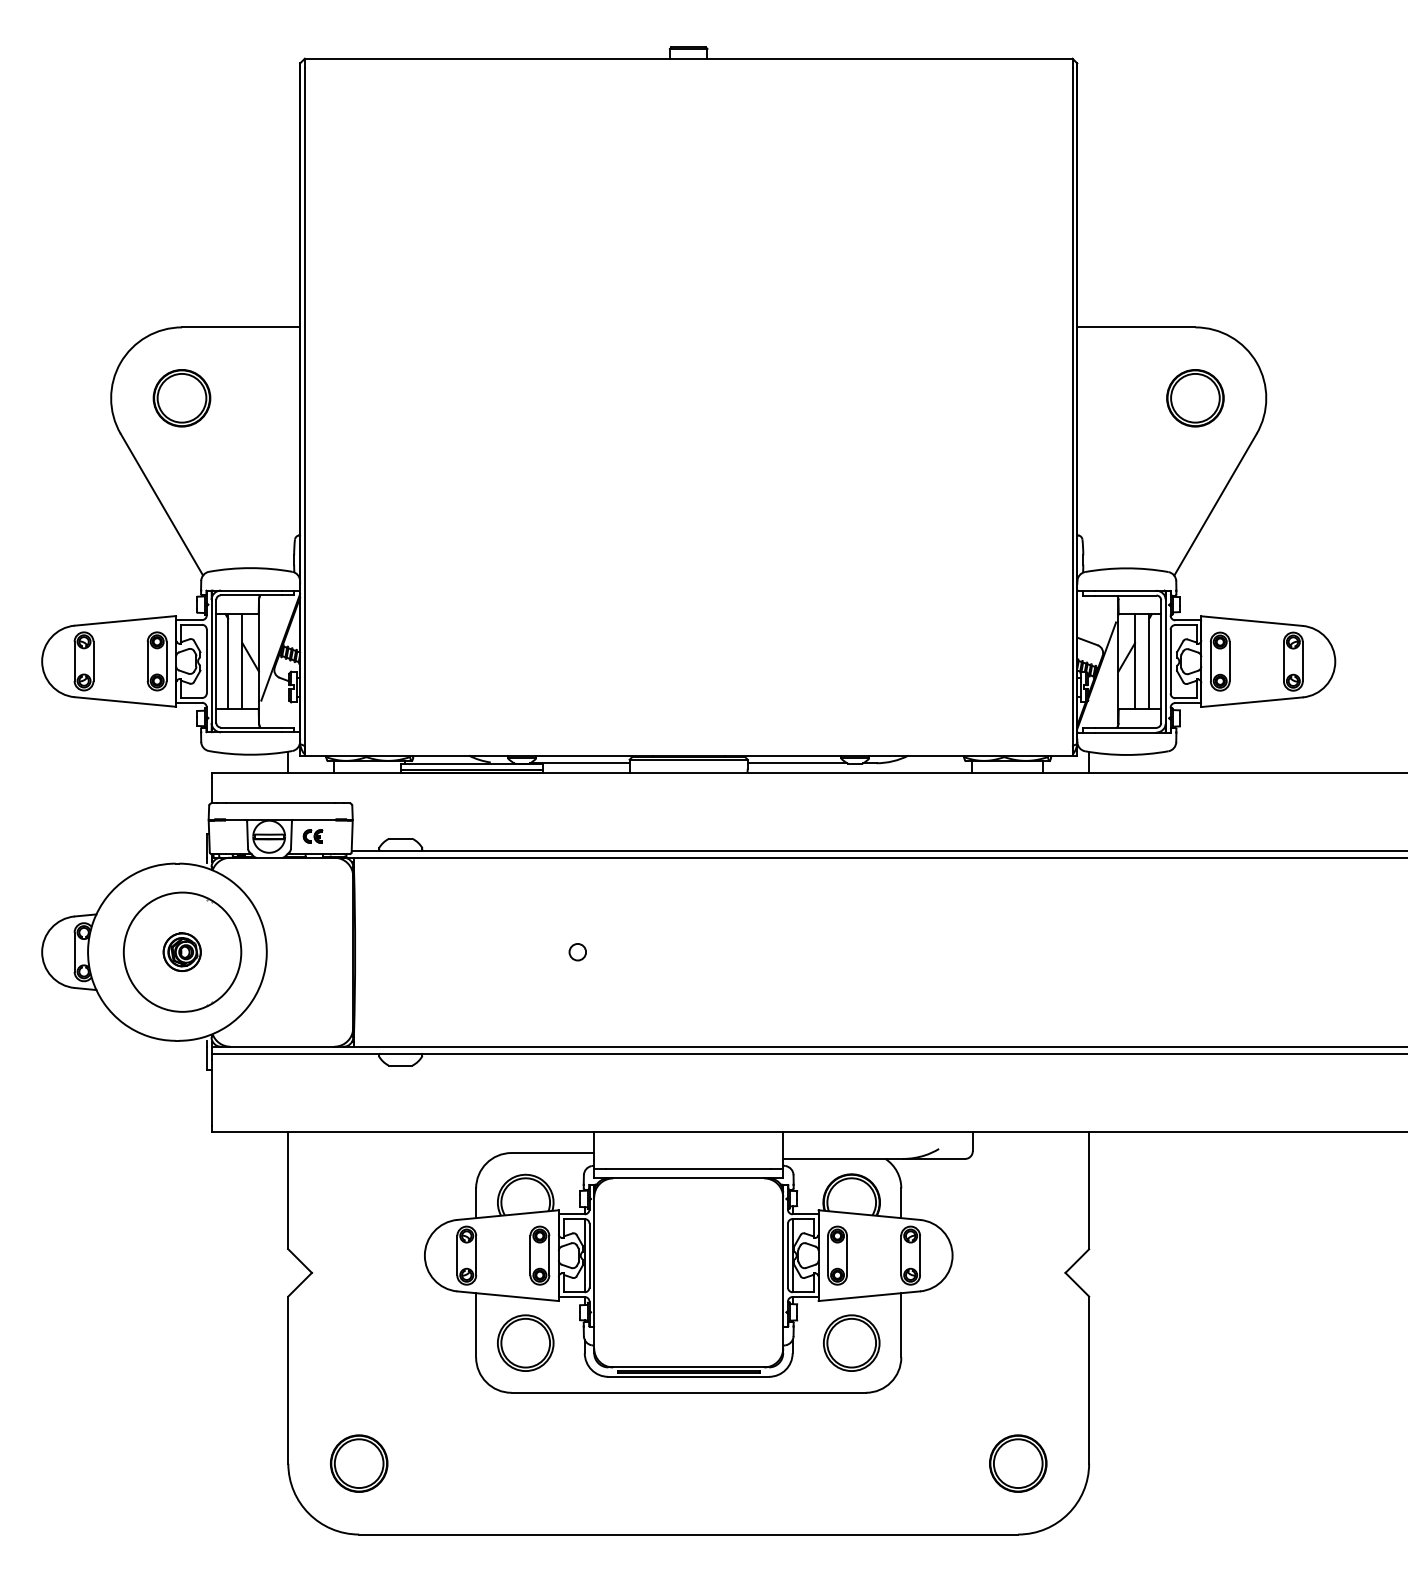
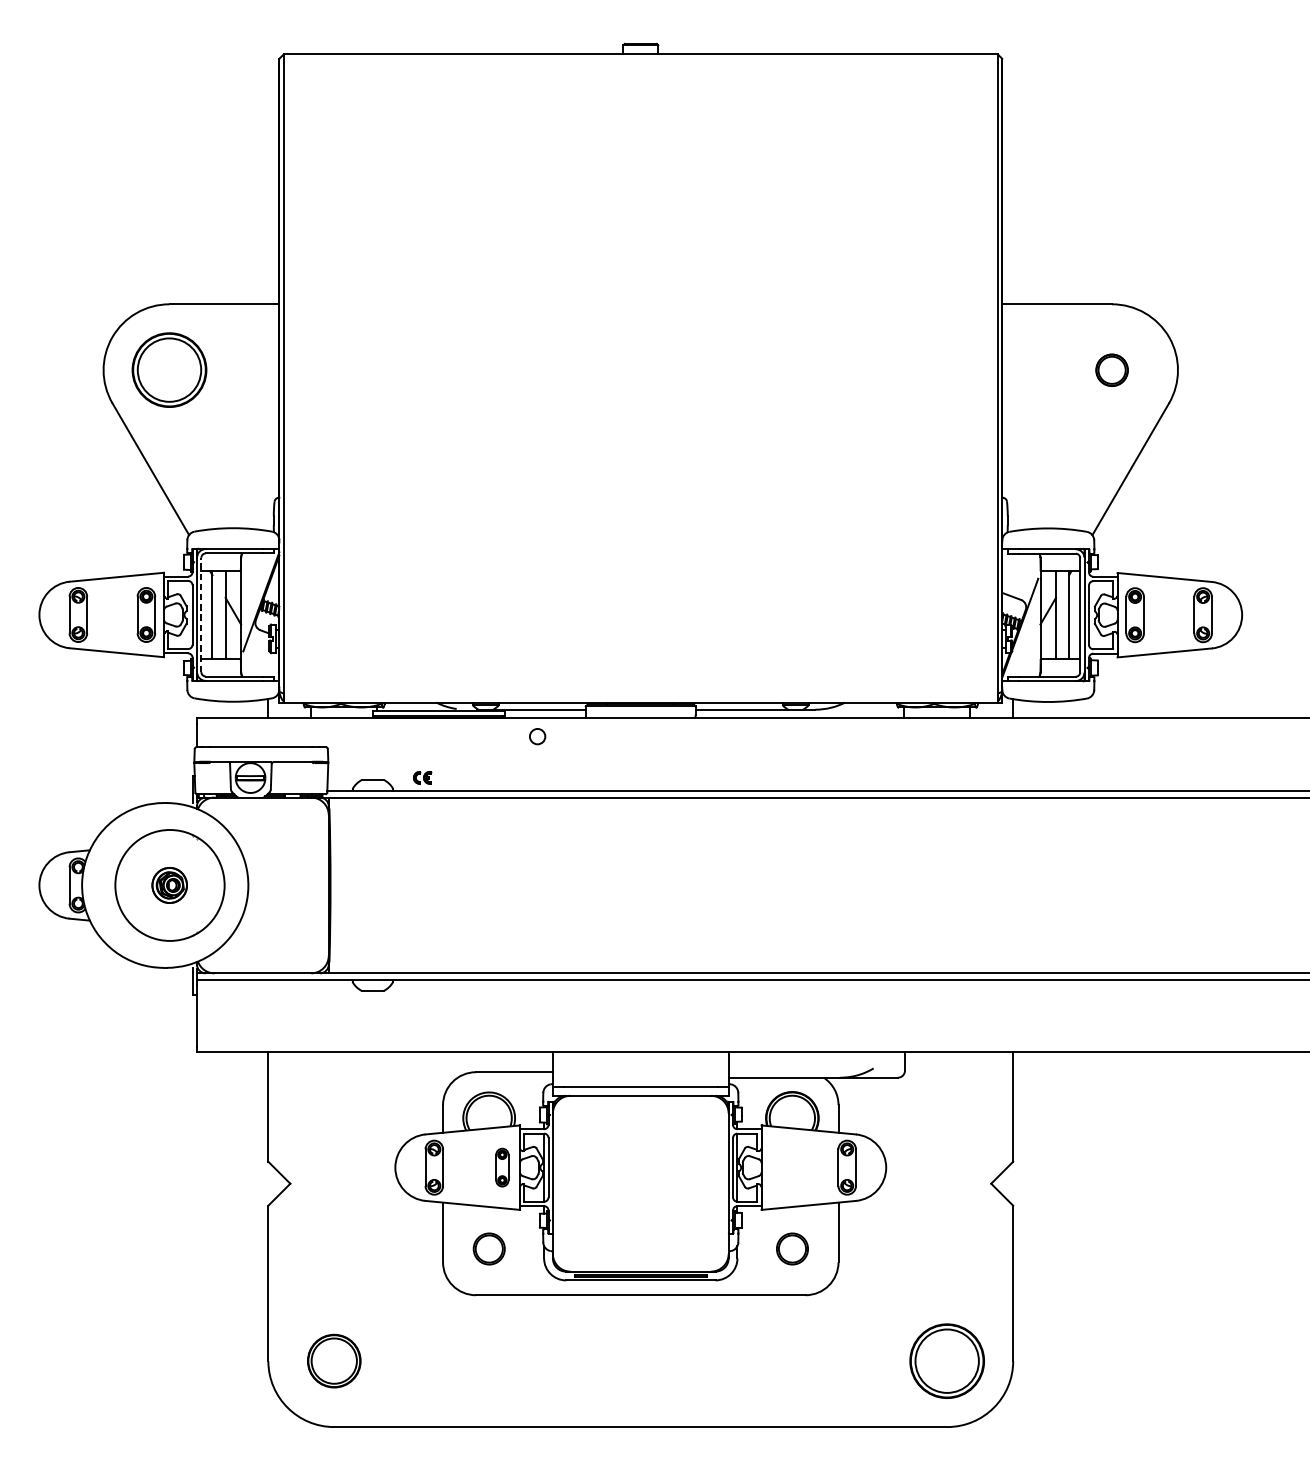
part: (181, 398) -> (169, 370), size x1.4
part: (1195, 398) -> (1112, 370), size x0.6
line: (216, 660) -> (201, 614), solid -> dashed
part: (312, 836) -> (422, 777), moved
circle: (577, 952) -> (537, 736), moved
part: (539, 1255) -> (501, 1167), size x0.7
part: (837, 1255) -> (779, 1167), removed
part: (525, 1342) -> (488, 1248), size x0.6
part: (851, 1342) -> (792, 1248), size x0.6
part: (1018, 1463) -> (947, 1360), size x1.4

